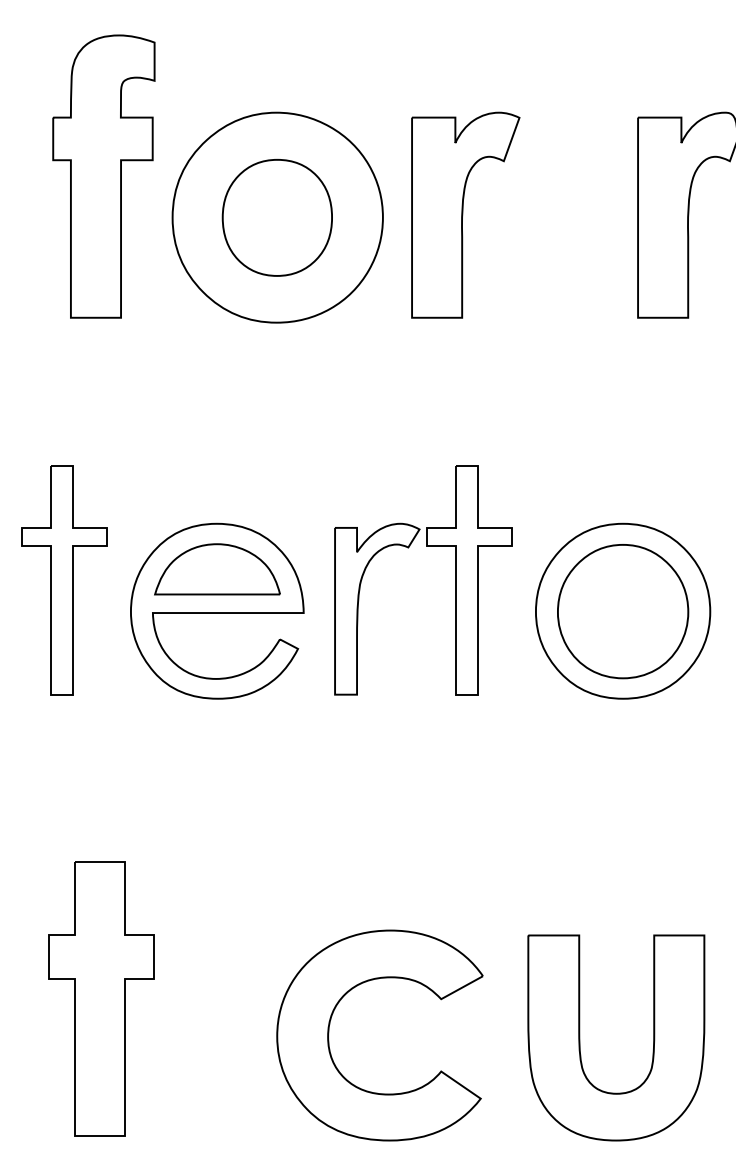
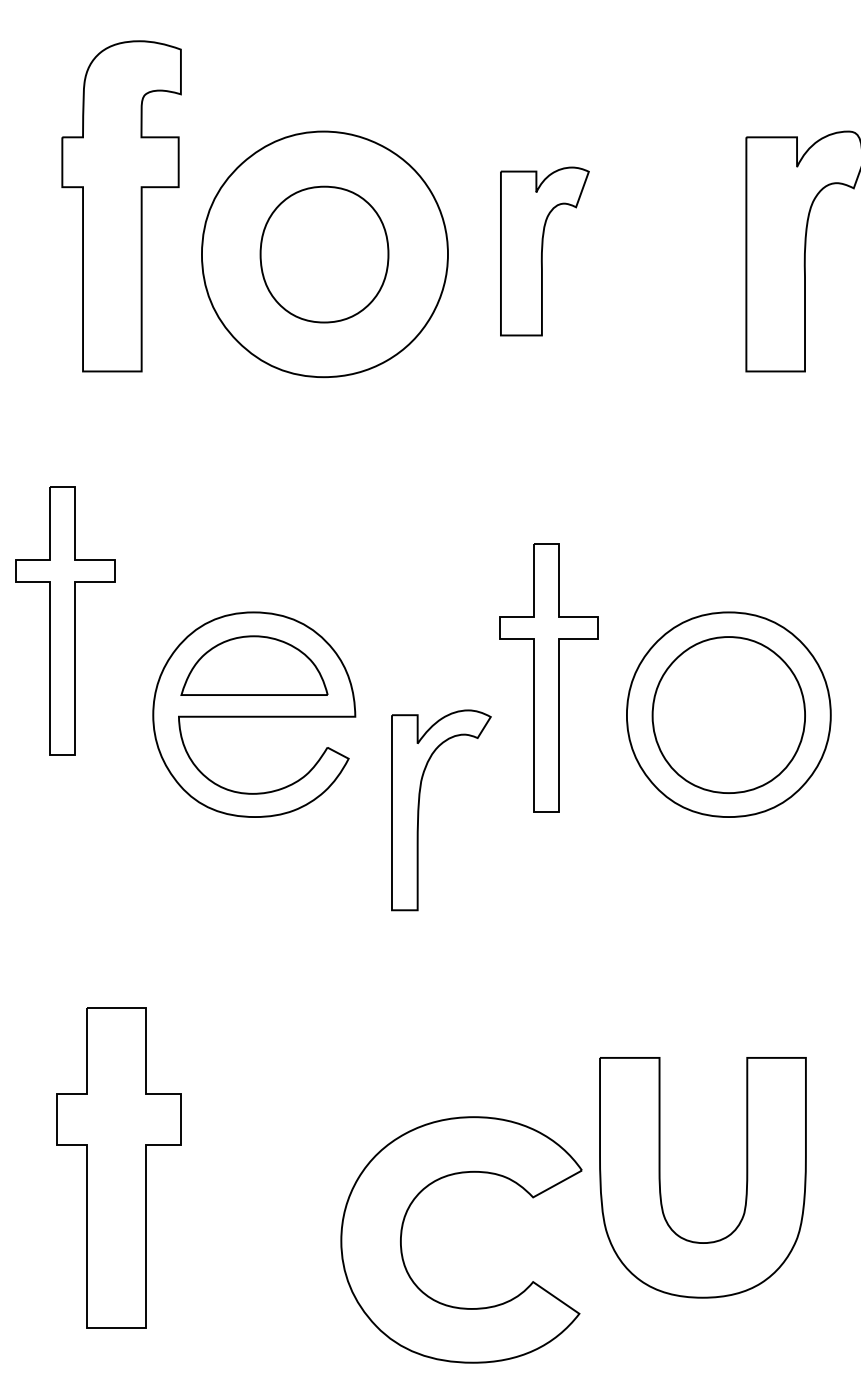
part: (465, 215) -> (544, 251), size x0.7
part: (64, 579) -> (65, 620), moved
part: (358, 609) -> (419, 810), moved
part: (329, 1030) -> (402, 1234), moved
part: (580, 1037) -> (660, 1177), moved

